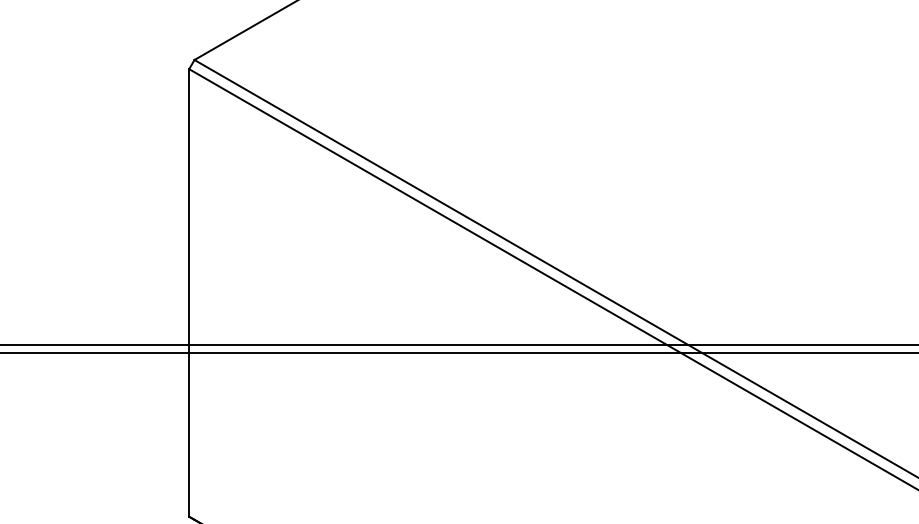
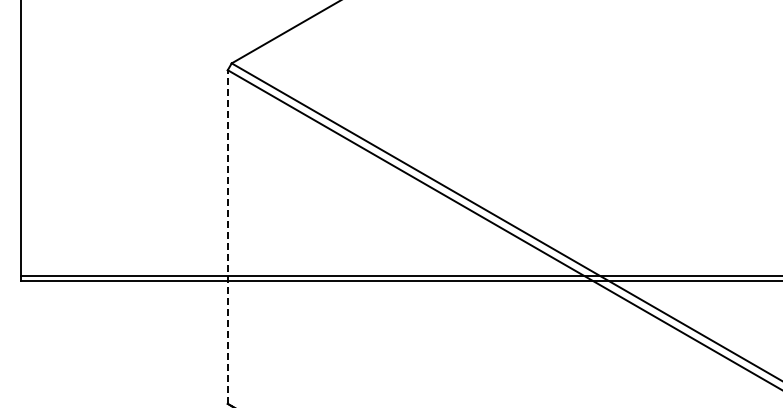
line: (188, 293) -> (227, 237), solid -> dashed

